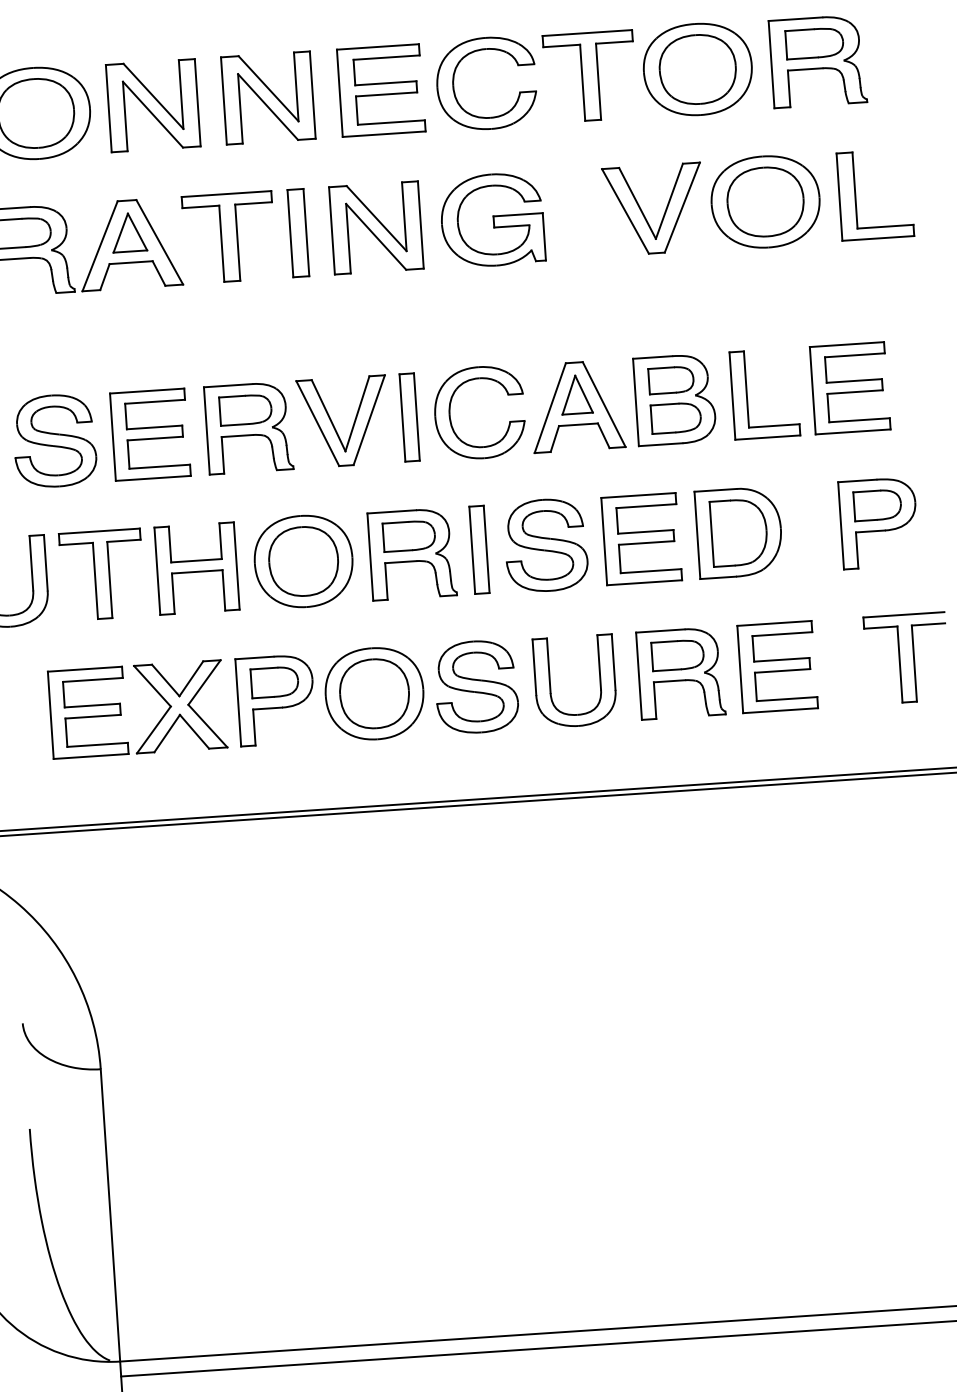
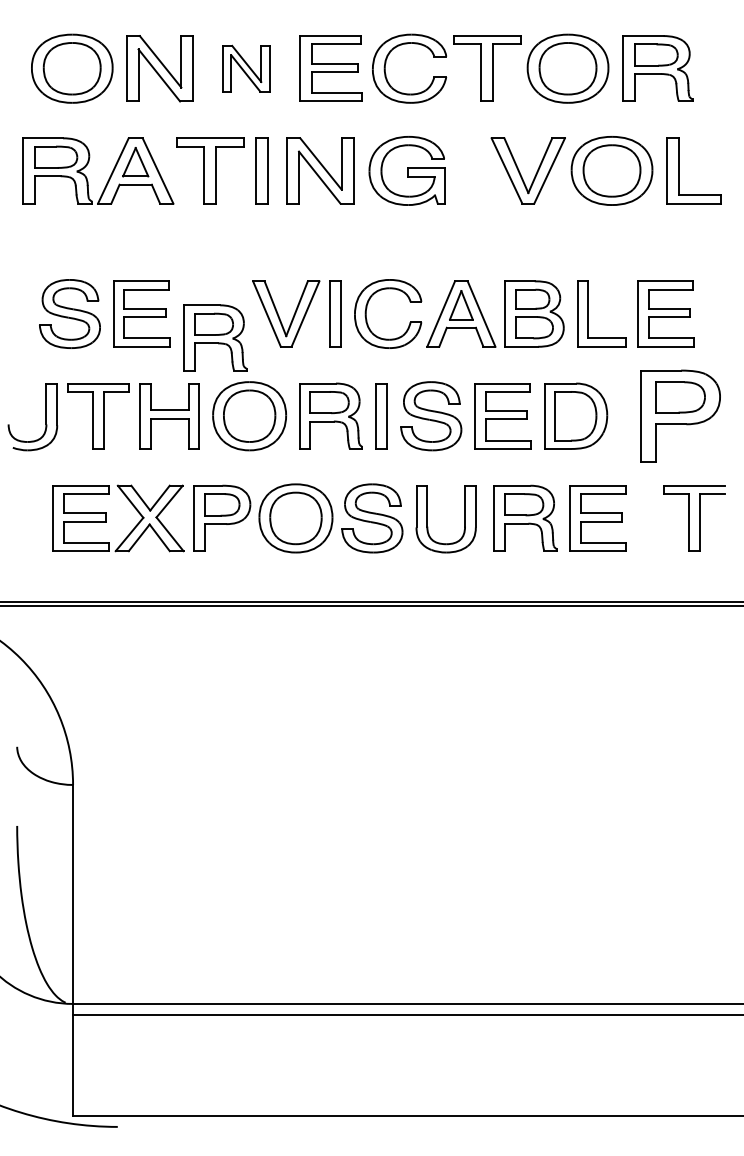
part: (268, 97) -> (246, 68), size x0.7
part: (249, 427) -> (215, 337), moved
part: (878, 522) -> (680, 415), size x1.4

